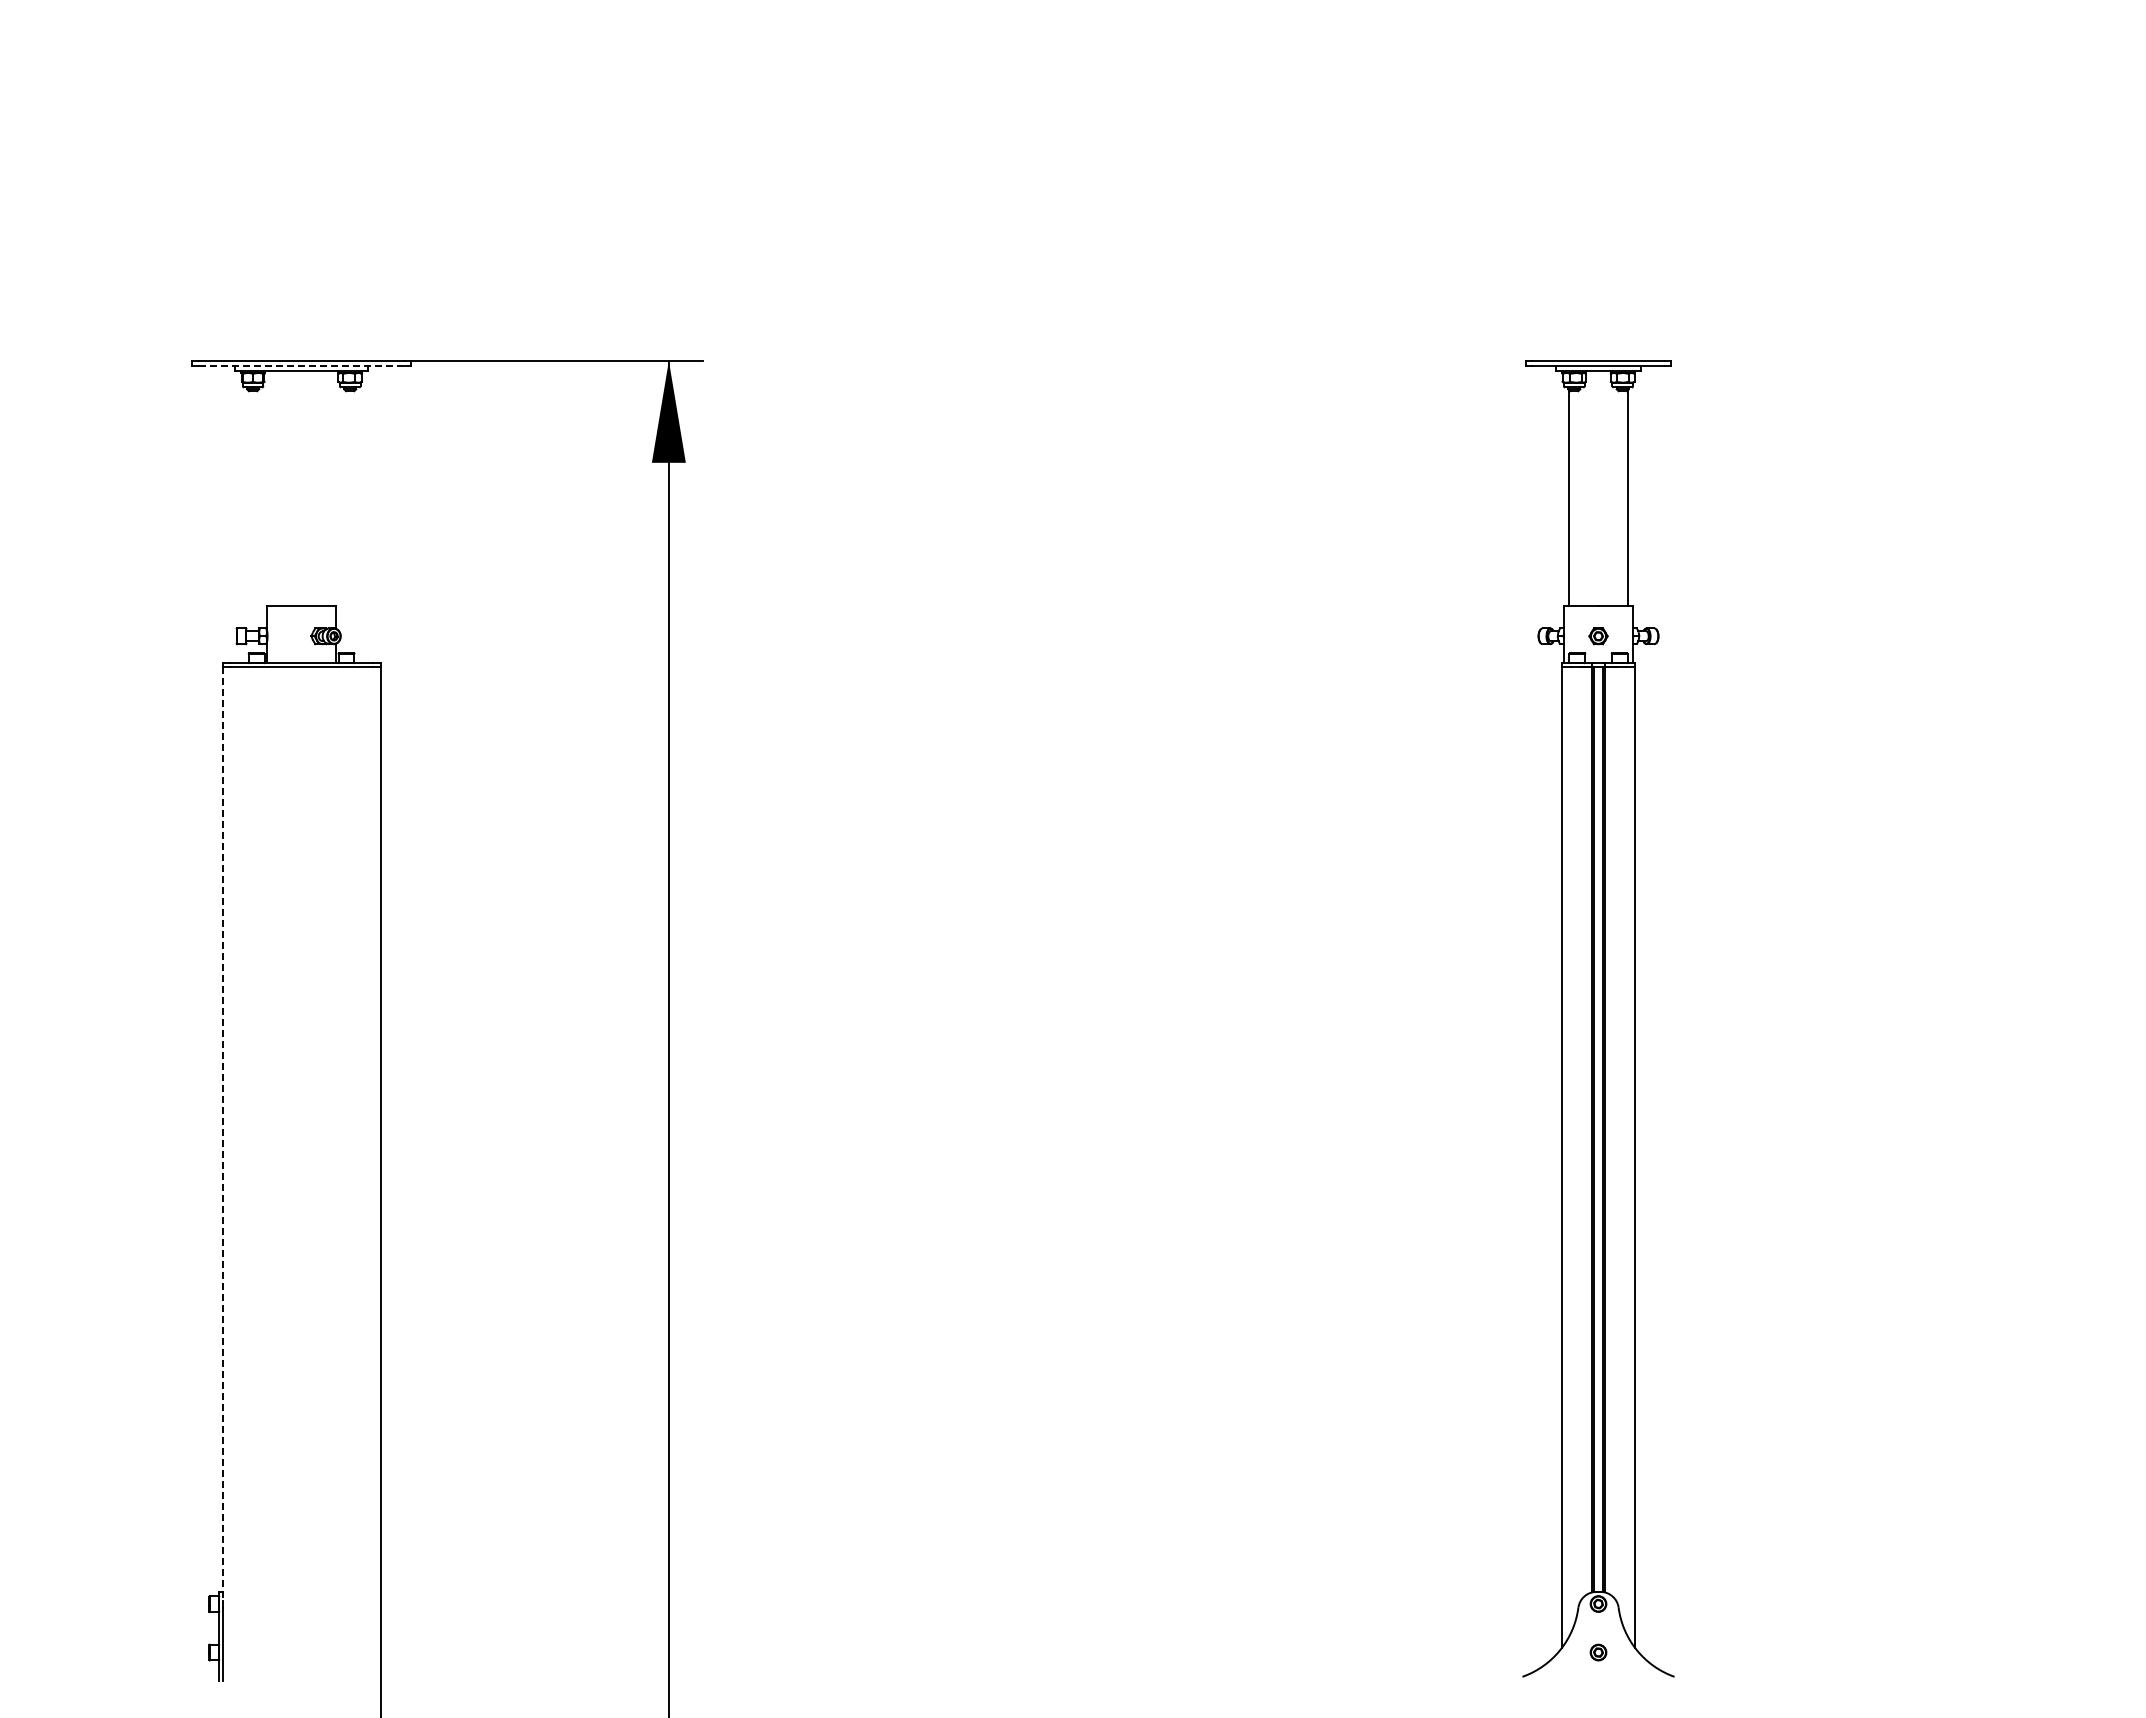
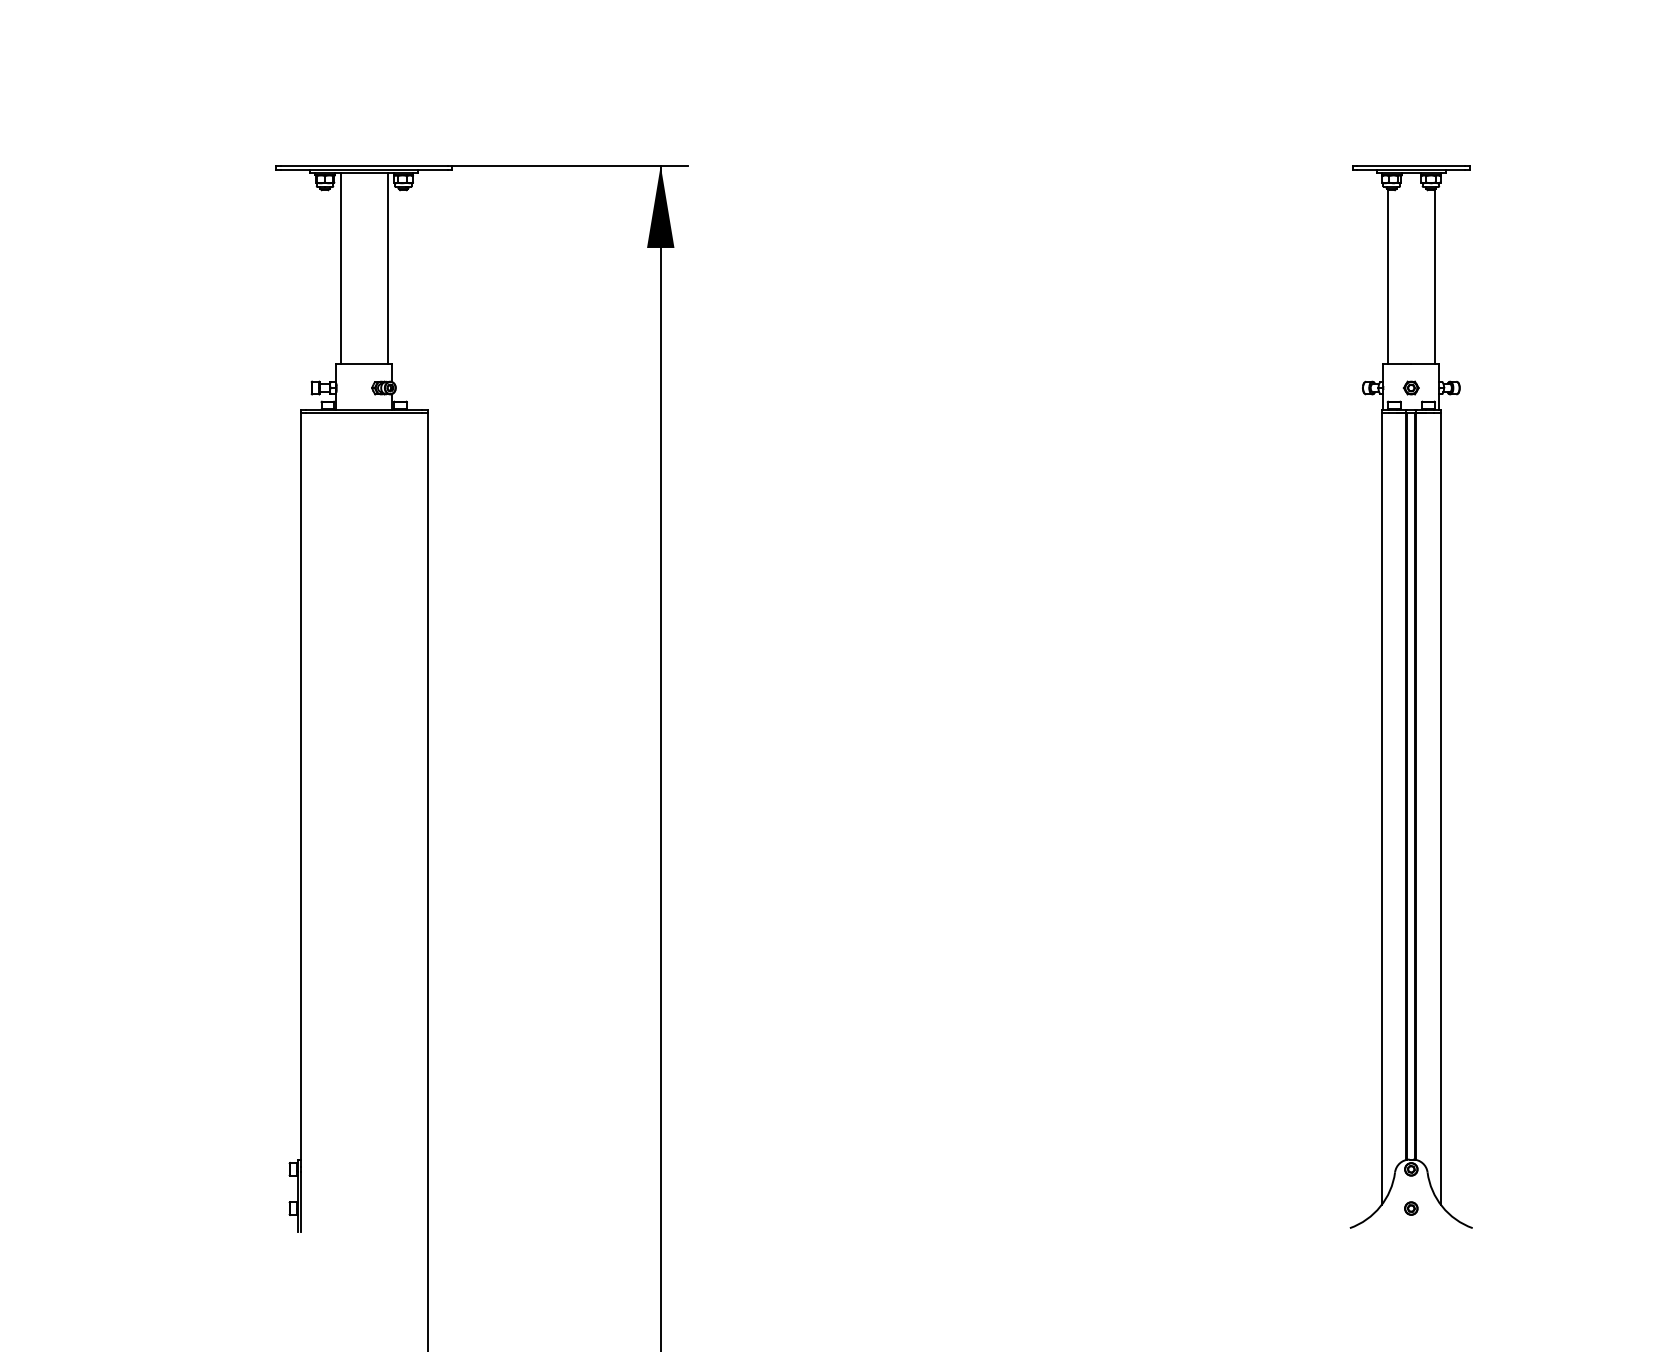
line: (302, 365) -> (364, 169), dashed -> solid
line: (272, 487) -> (340, 267), added
line: (330, 487) -> (387, 267), added
line: (222, 1134) -> (300, 790), dashed -> solid

